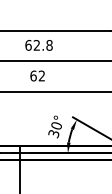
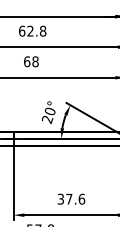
text: (41, 75) -> (35, 61), 62 -> 68
text: (53, 133) -> (47, 119), 30° -> 20°

